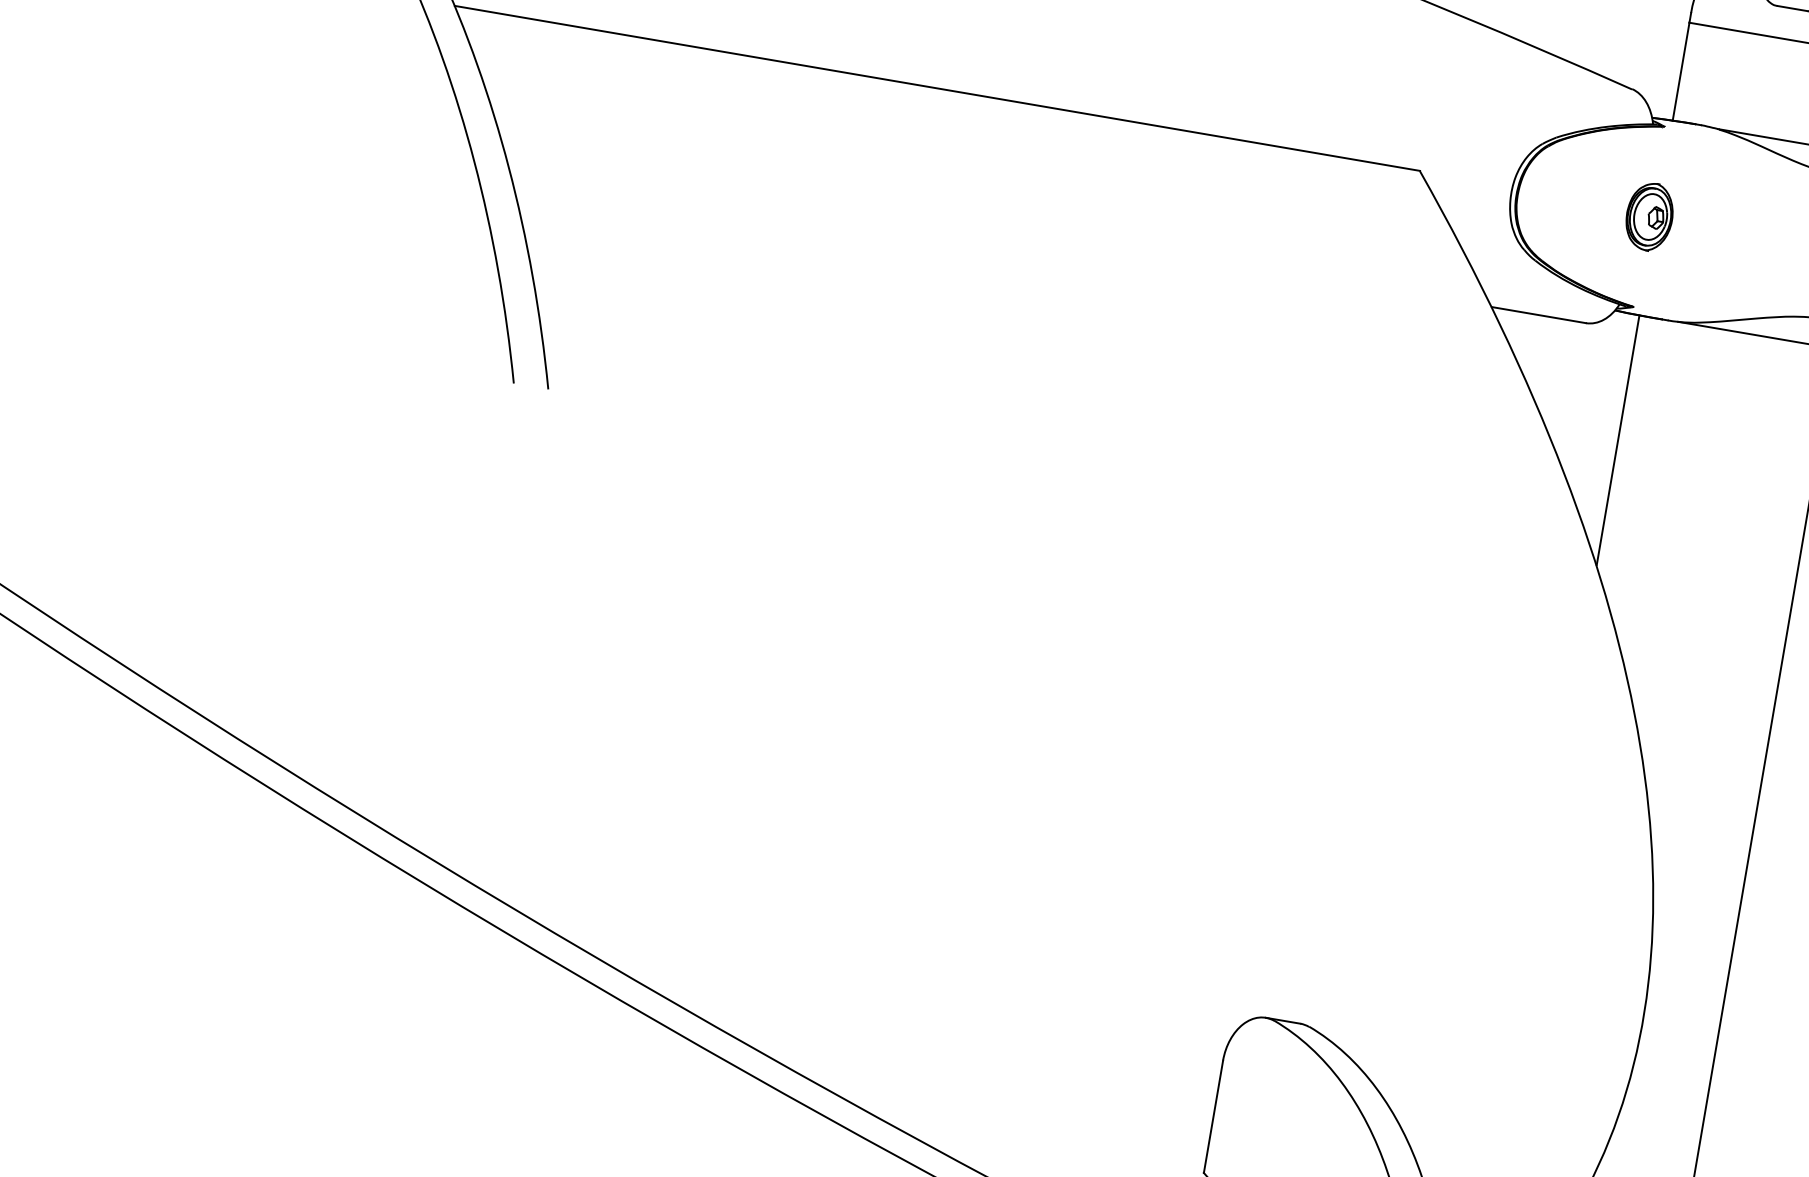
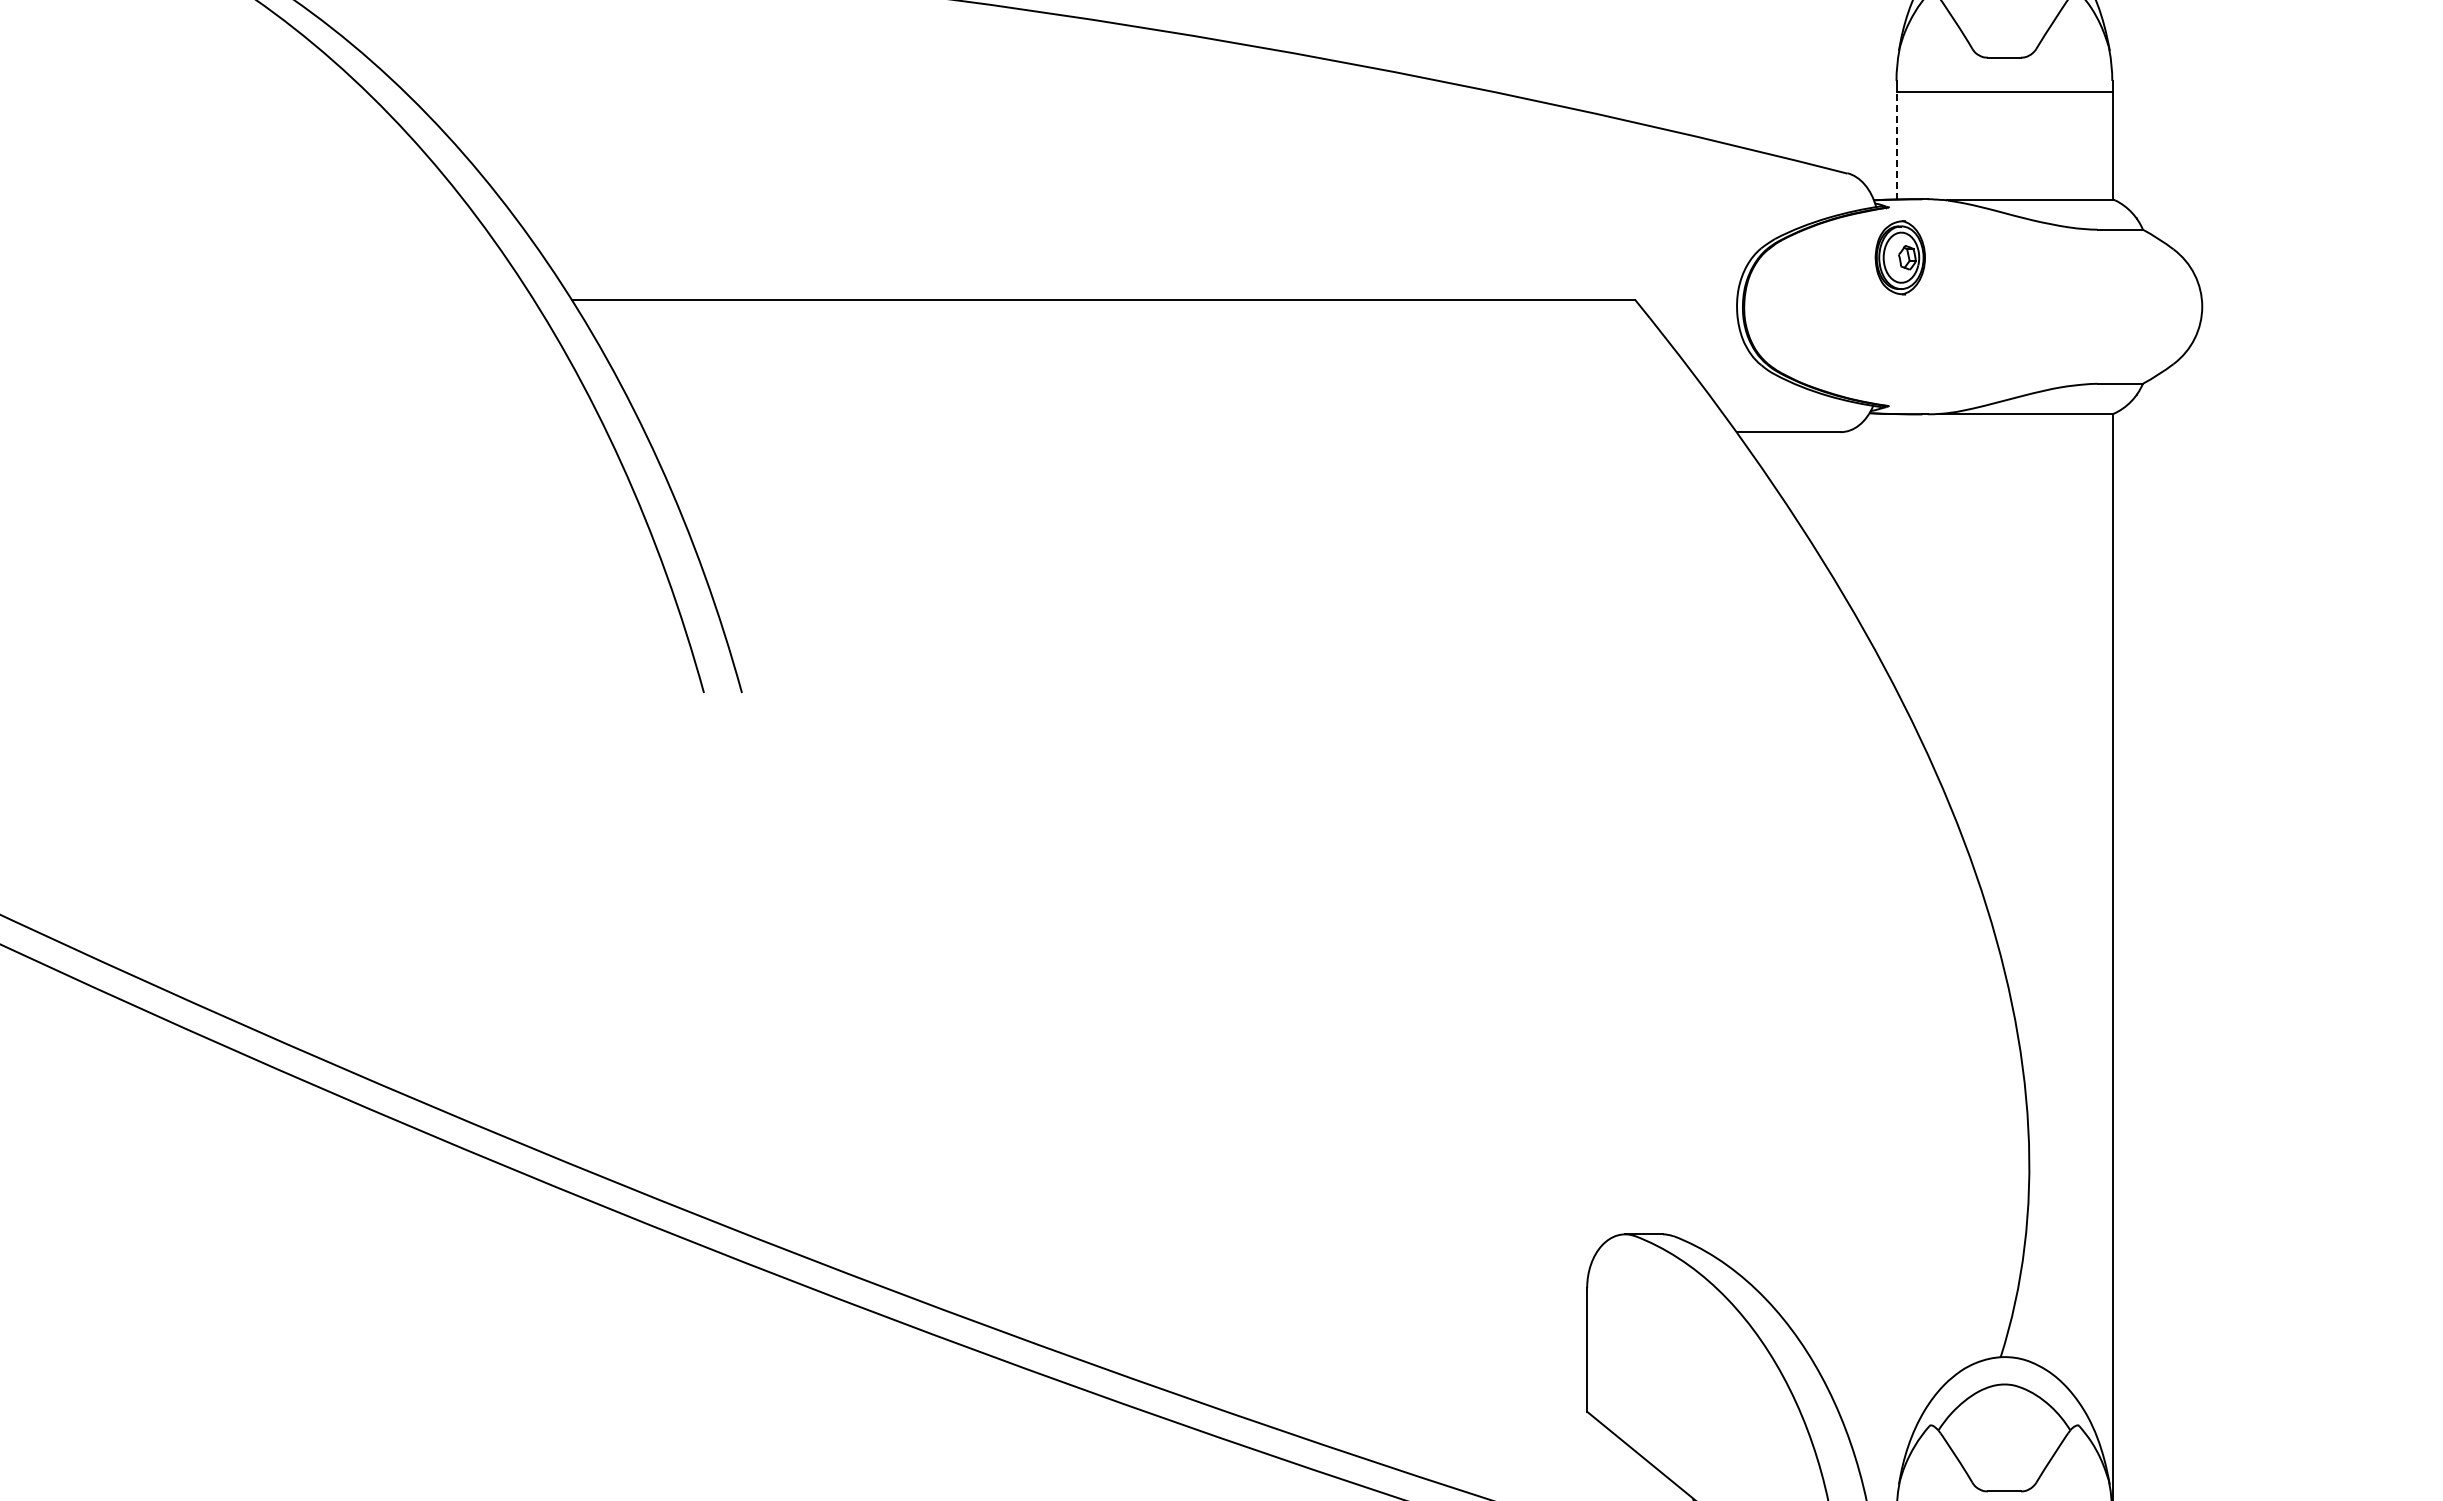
line: (1681, 71) -> (1896, 145), solid -> dashed
part: (1648, 216) -> (1899, 257), moved
line: (1618, 440) -> (1896, 551), removed

